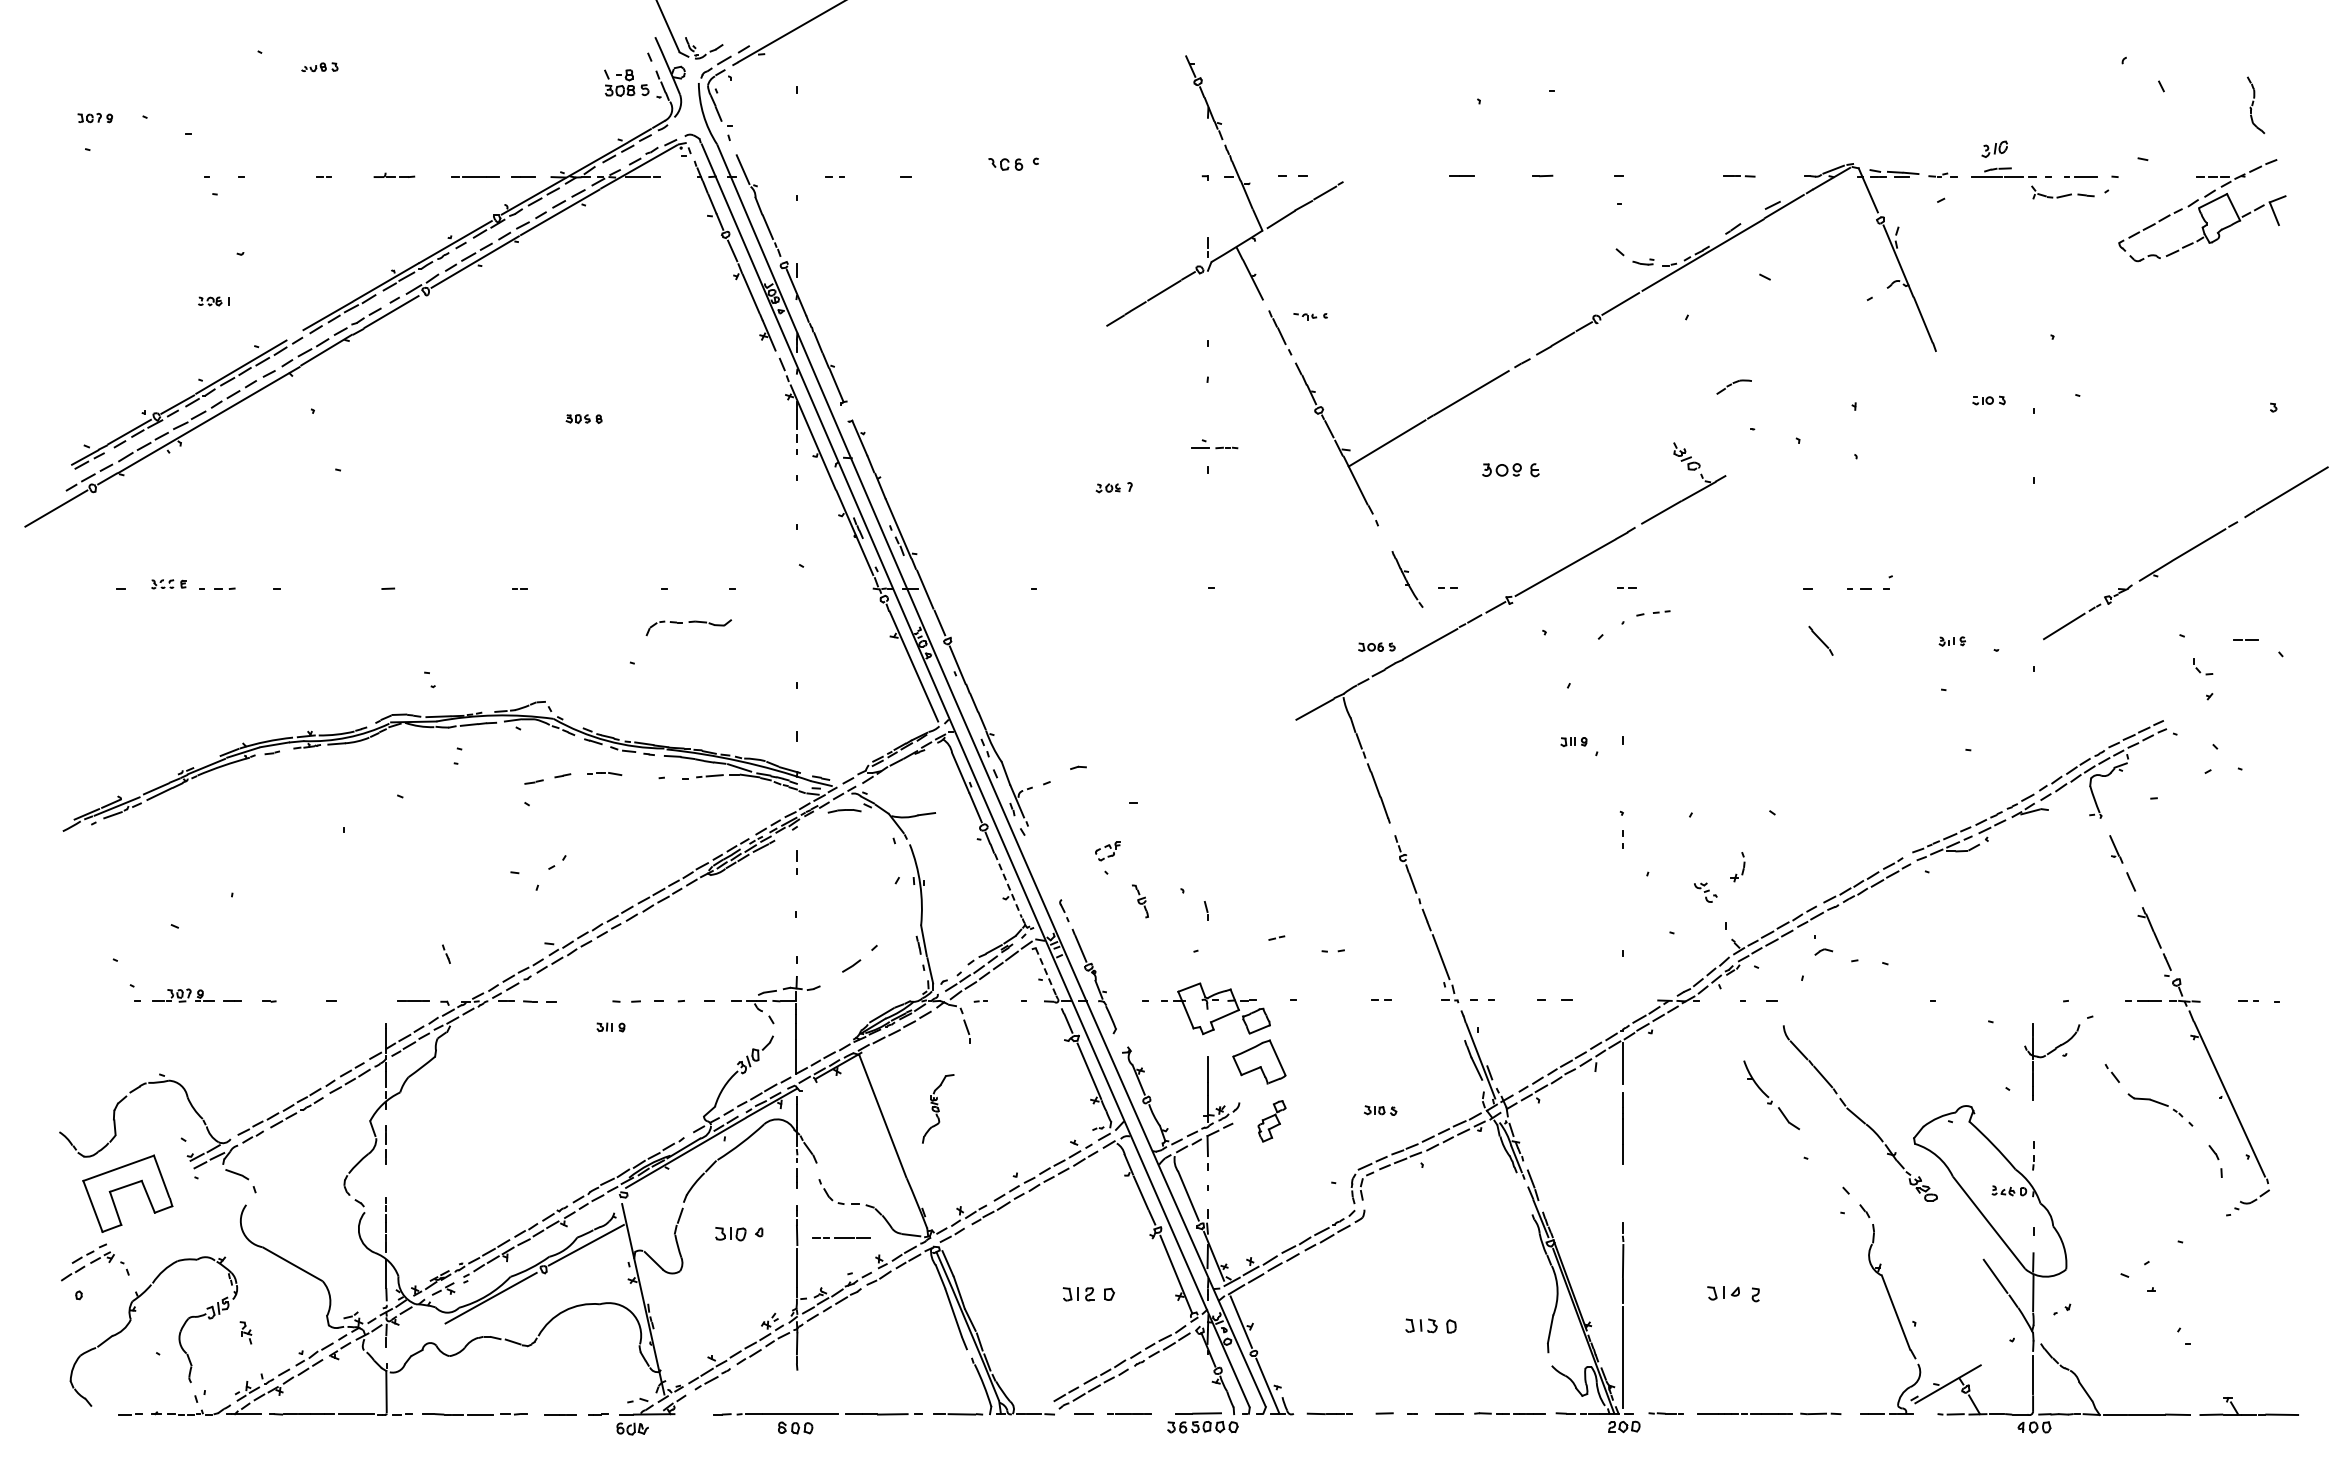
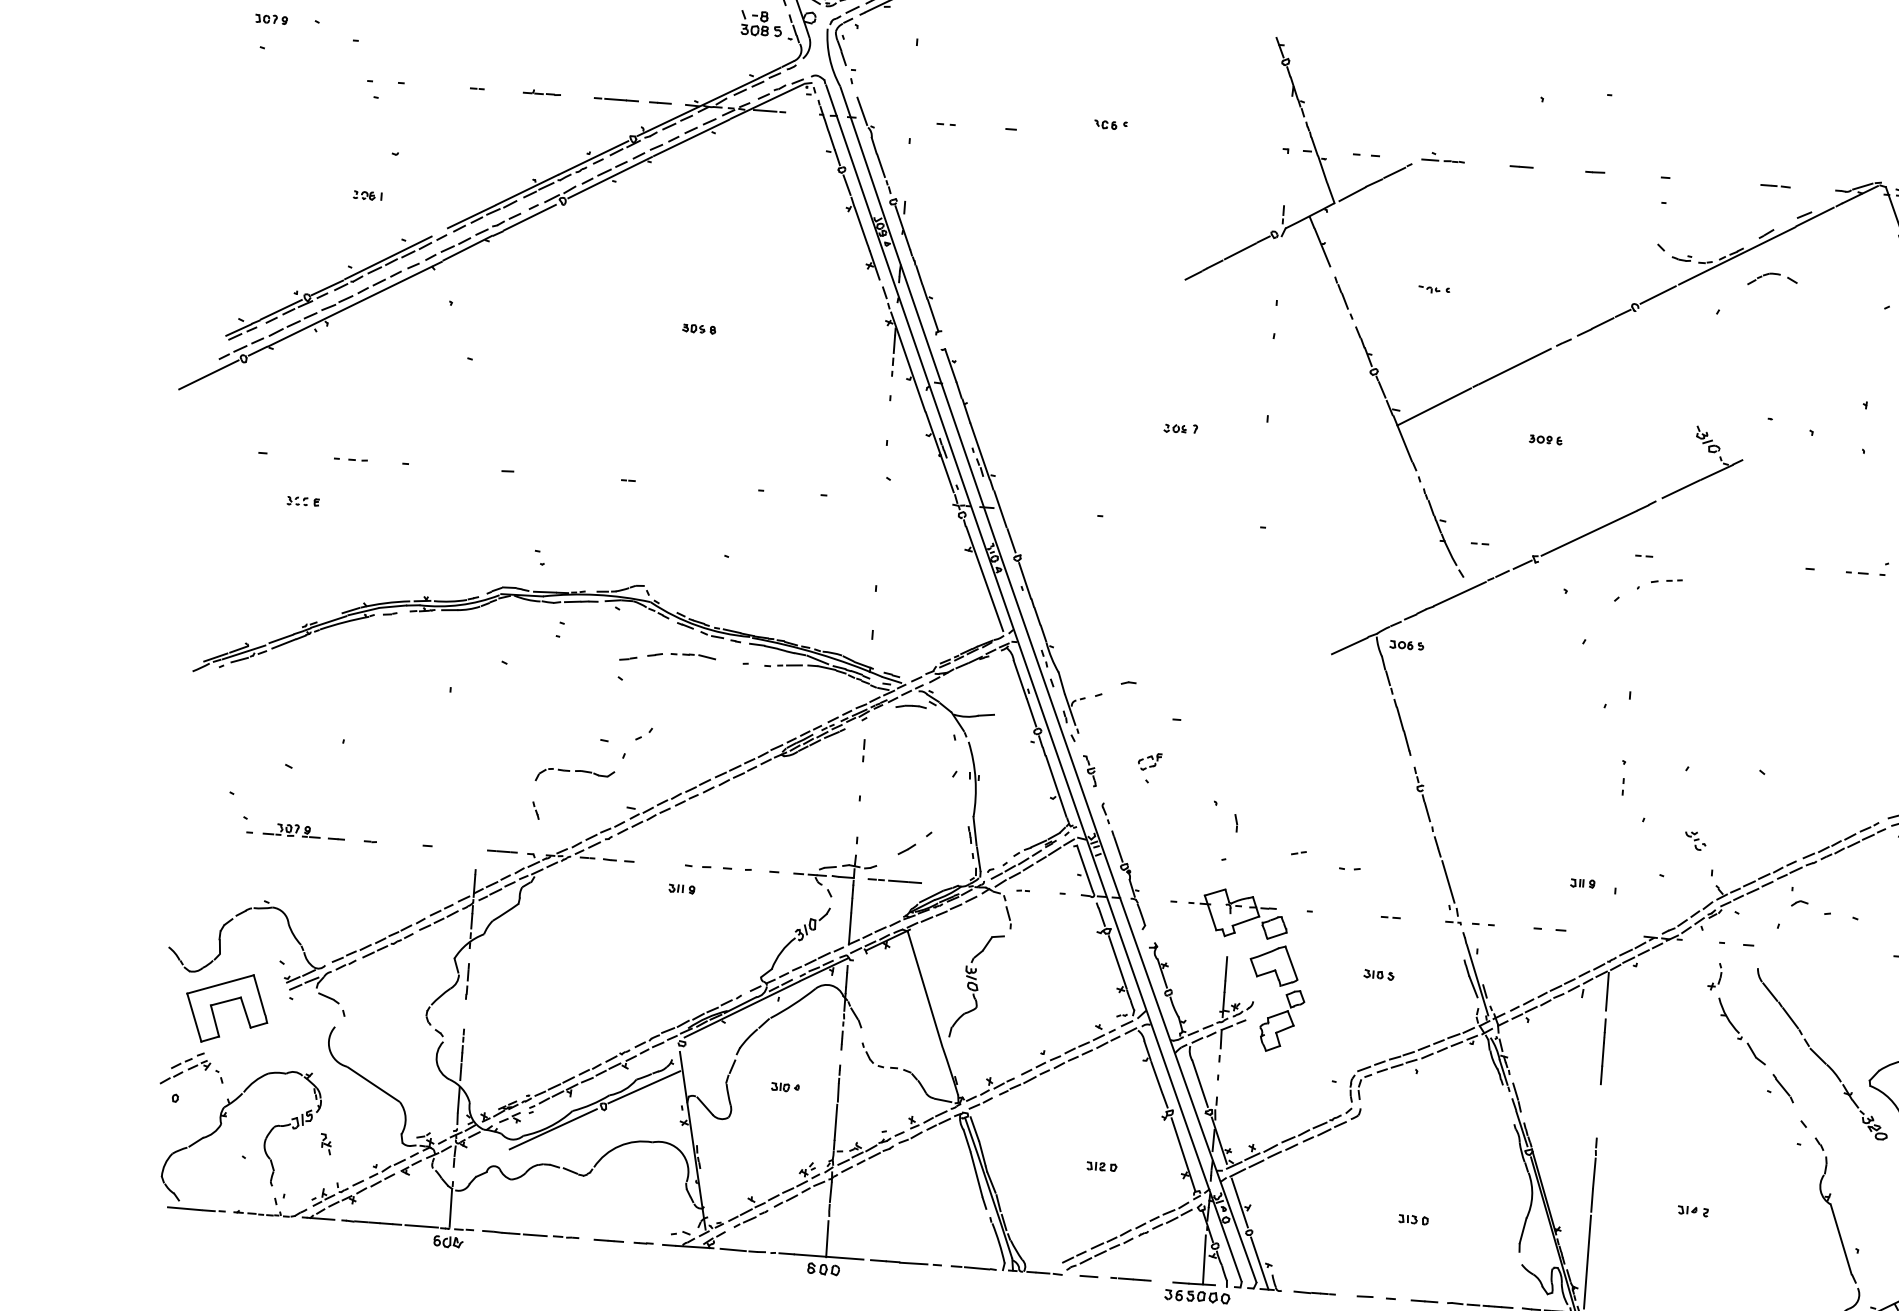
part: (1013, 164) -> (1110, 125), size x0.71
part: (1310, 316) -> (1434, 289), moved
part: (1733, 386) -> (1763, 278), moved
part: (1214, 444) -> (1443, 157), moved
part: (1510, 469) -> (1545, 439), size x0.62
part: (1407, 579) -> (1443, 533), size x1.67
part: (168, 584) -> (302, 501), moved
part: (688, 627) -> (574, 775), moved
part: (1820, 640) -> (1782, 1088), moved
part: (1376, 646) -> (1406, 644), moved
part: (1573, 741) -> (1582, 883), moved
part: (604, 773) -> (693, 655), size x1.43
part: (1737, 867) -> (1714, 977), moved
line: (1008, 885) -> (1056, 786), dashed -> solid
part: (1140, 901) -> (1089, 771), moved
line: (1046, 971) -> (1085, 867), dashed -> solid
part: (937, 1108) -> (975, 986), size x1.67
part: (1380, 1110) -> (1378, 974), moved
part: (1271, 1121) -> (1281, 1021), size x1.67
part: (739, 1233) -> (785, 1087), size x0.62
line: (841, 1237) -> (895, 880), moved
part: (1088, 1293) -> (1101, 1166), size x0.62
part: (1732, 1294) -> (1692, 1211), size x0.62
part: (1430, 1326) -> (1413, 1220), size x0.62
line: (1207, 1386) -> (1204, 1259), added
line: (796, 1394) -> (826, 1238), added
line: (97, 1414) -> (184, 1208), added
line: (695, 1414) -> (732, 1250), added
part: (632, 1428) -> (448, 1241), moved

